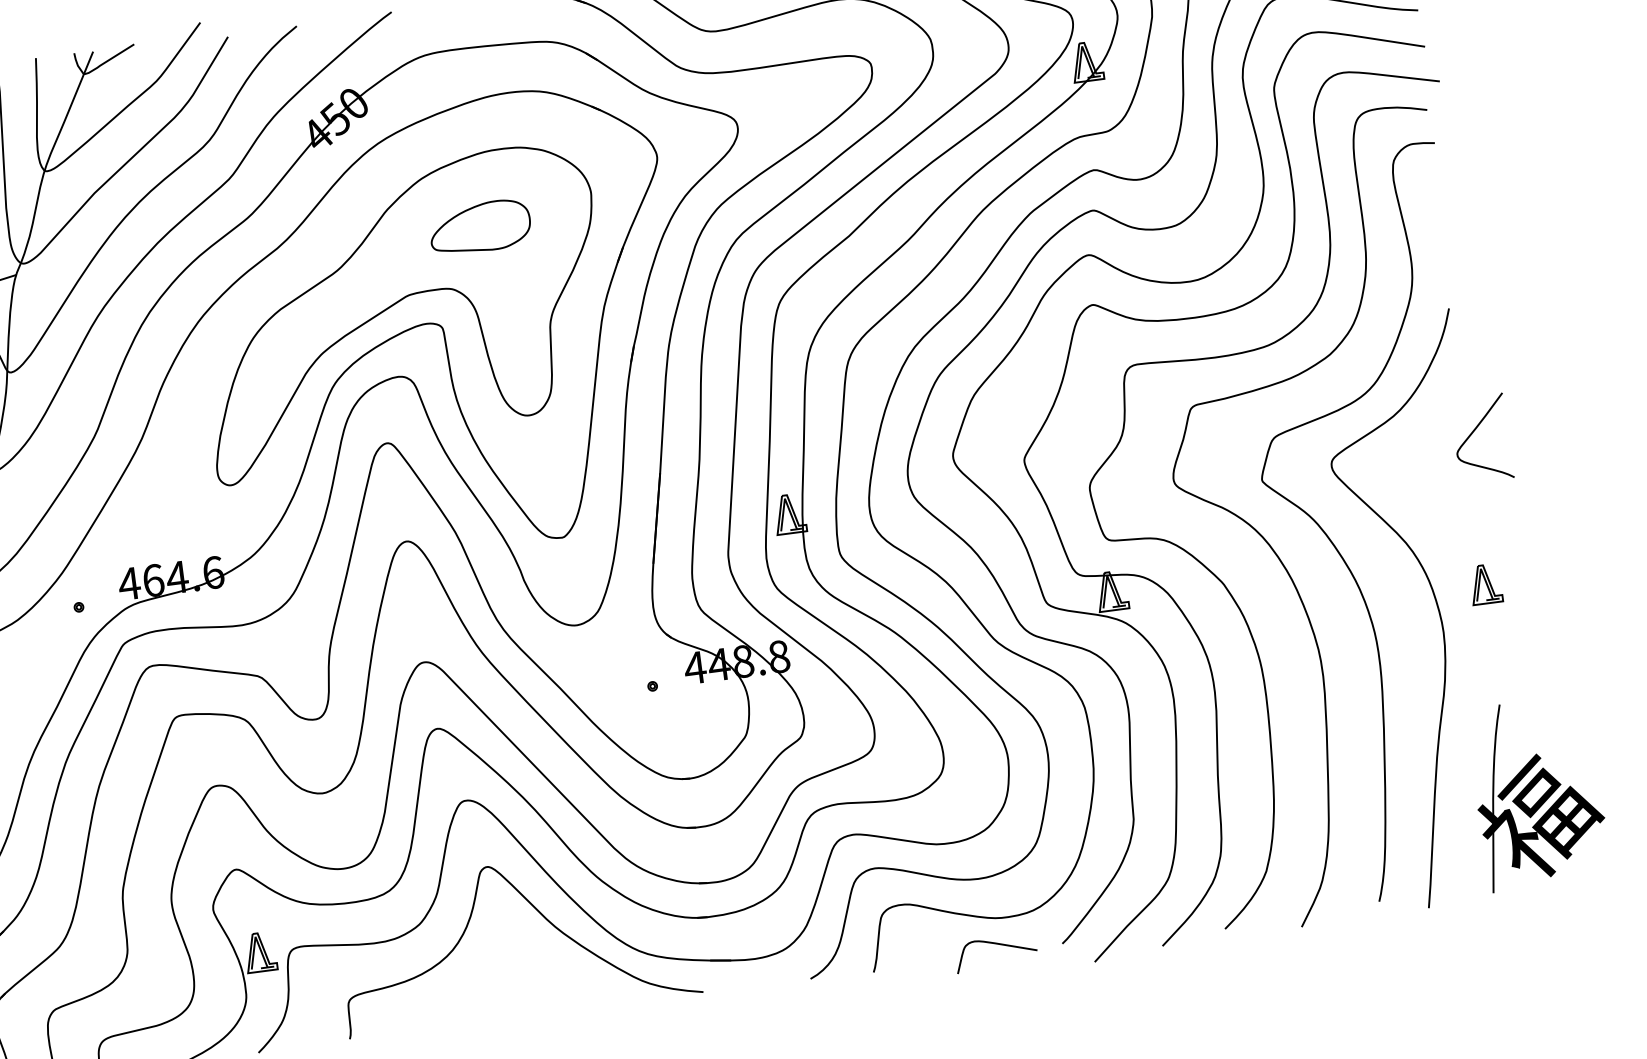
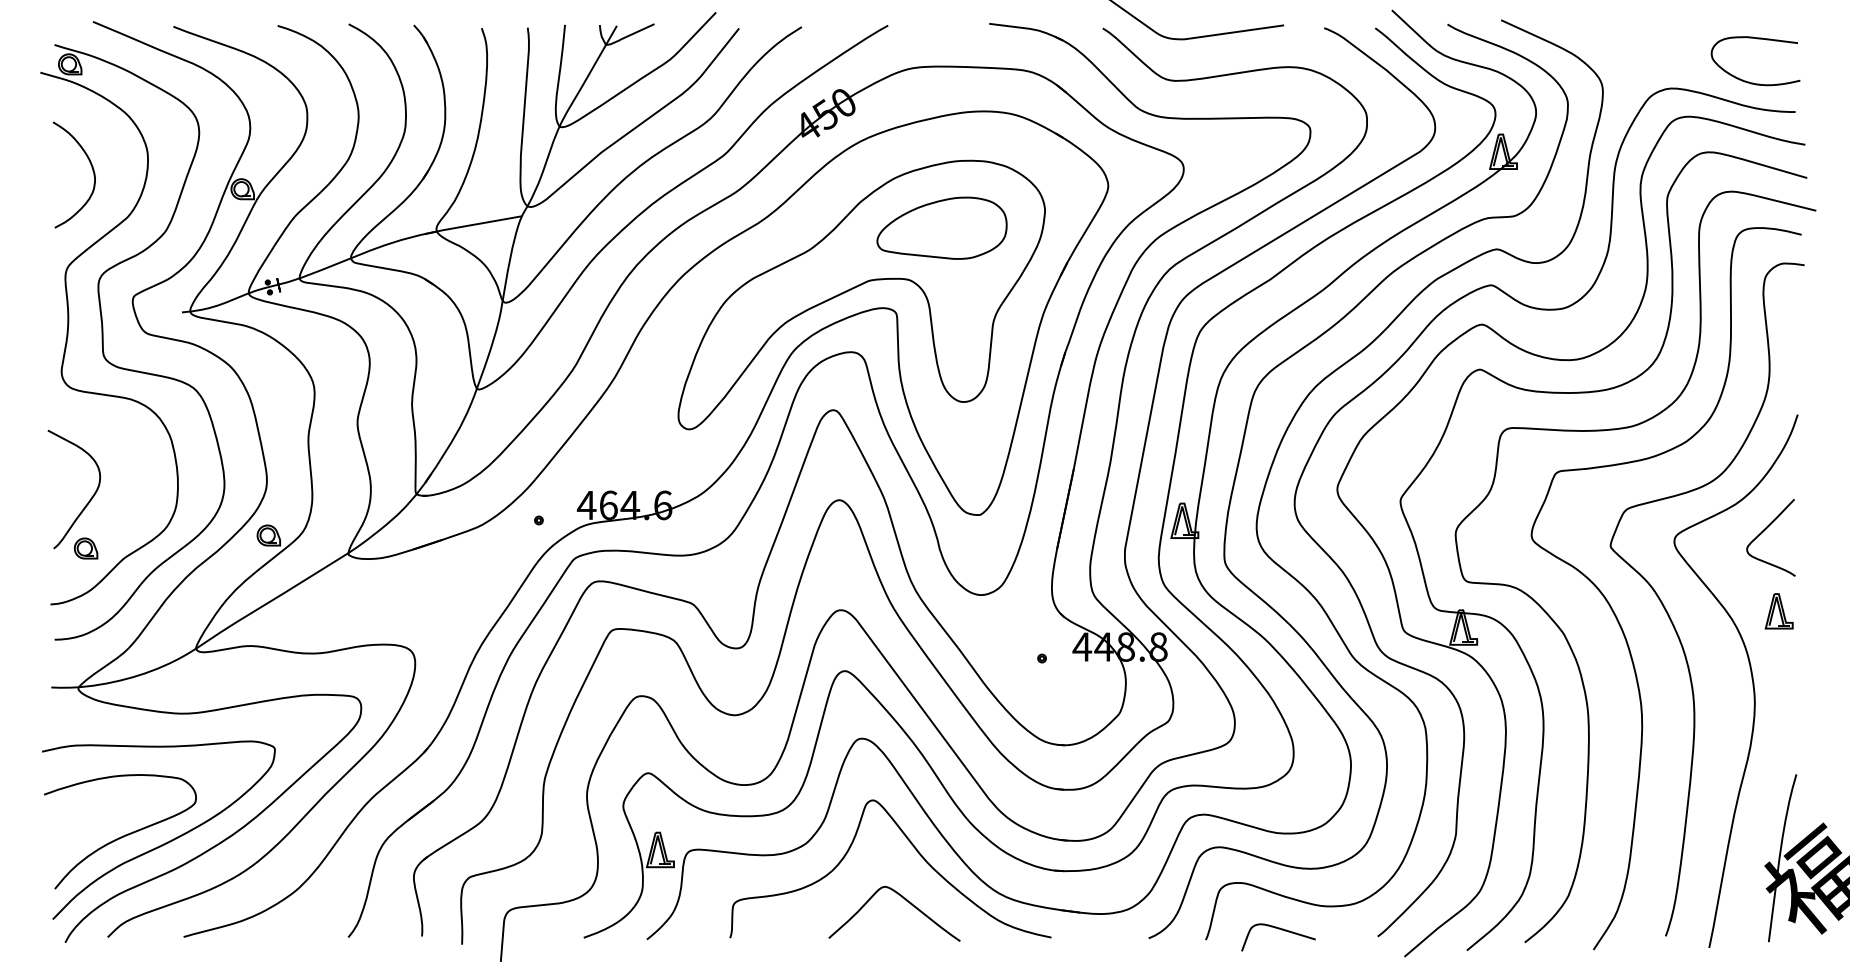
part: (479, 226) -> (941, 227), size x1.43
curve: (1473, 432) -> (1764, 531), moved
part: (1485, 584) -> (1778, 611), moved
curve: (998, 945) -> (1281, 930), moved
curve: (538, 973) -> (906, 901), added

